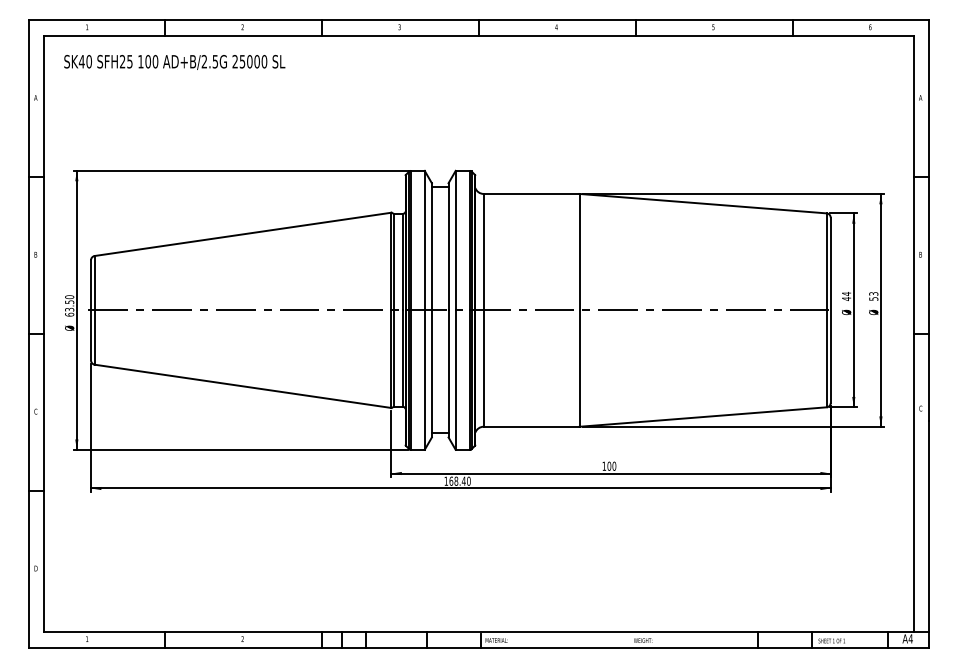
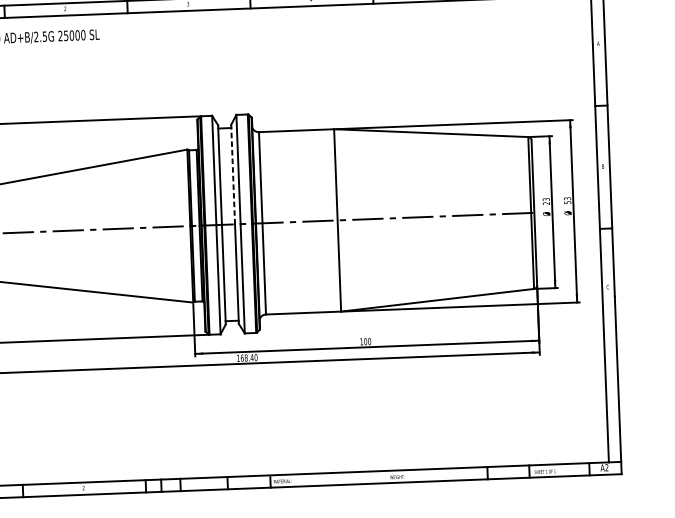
line: (448, 246) -> (233, 174), solid -> dashed
text: (846, 296) -> (546, 201), 44 -> 23
text: (910, 638) -> (606, 467), A4 -> A2

